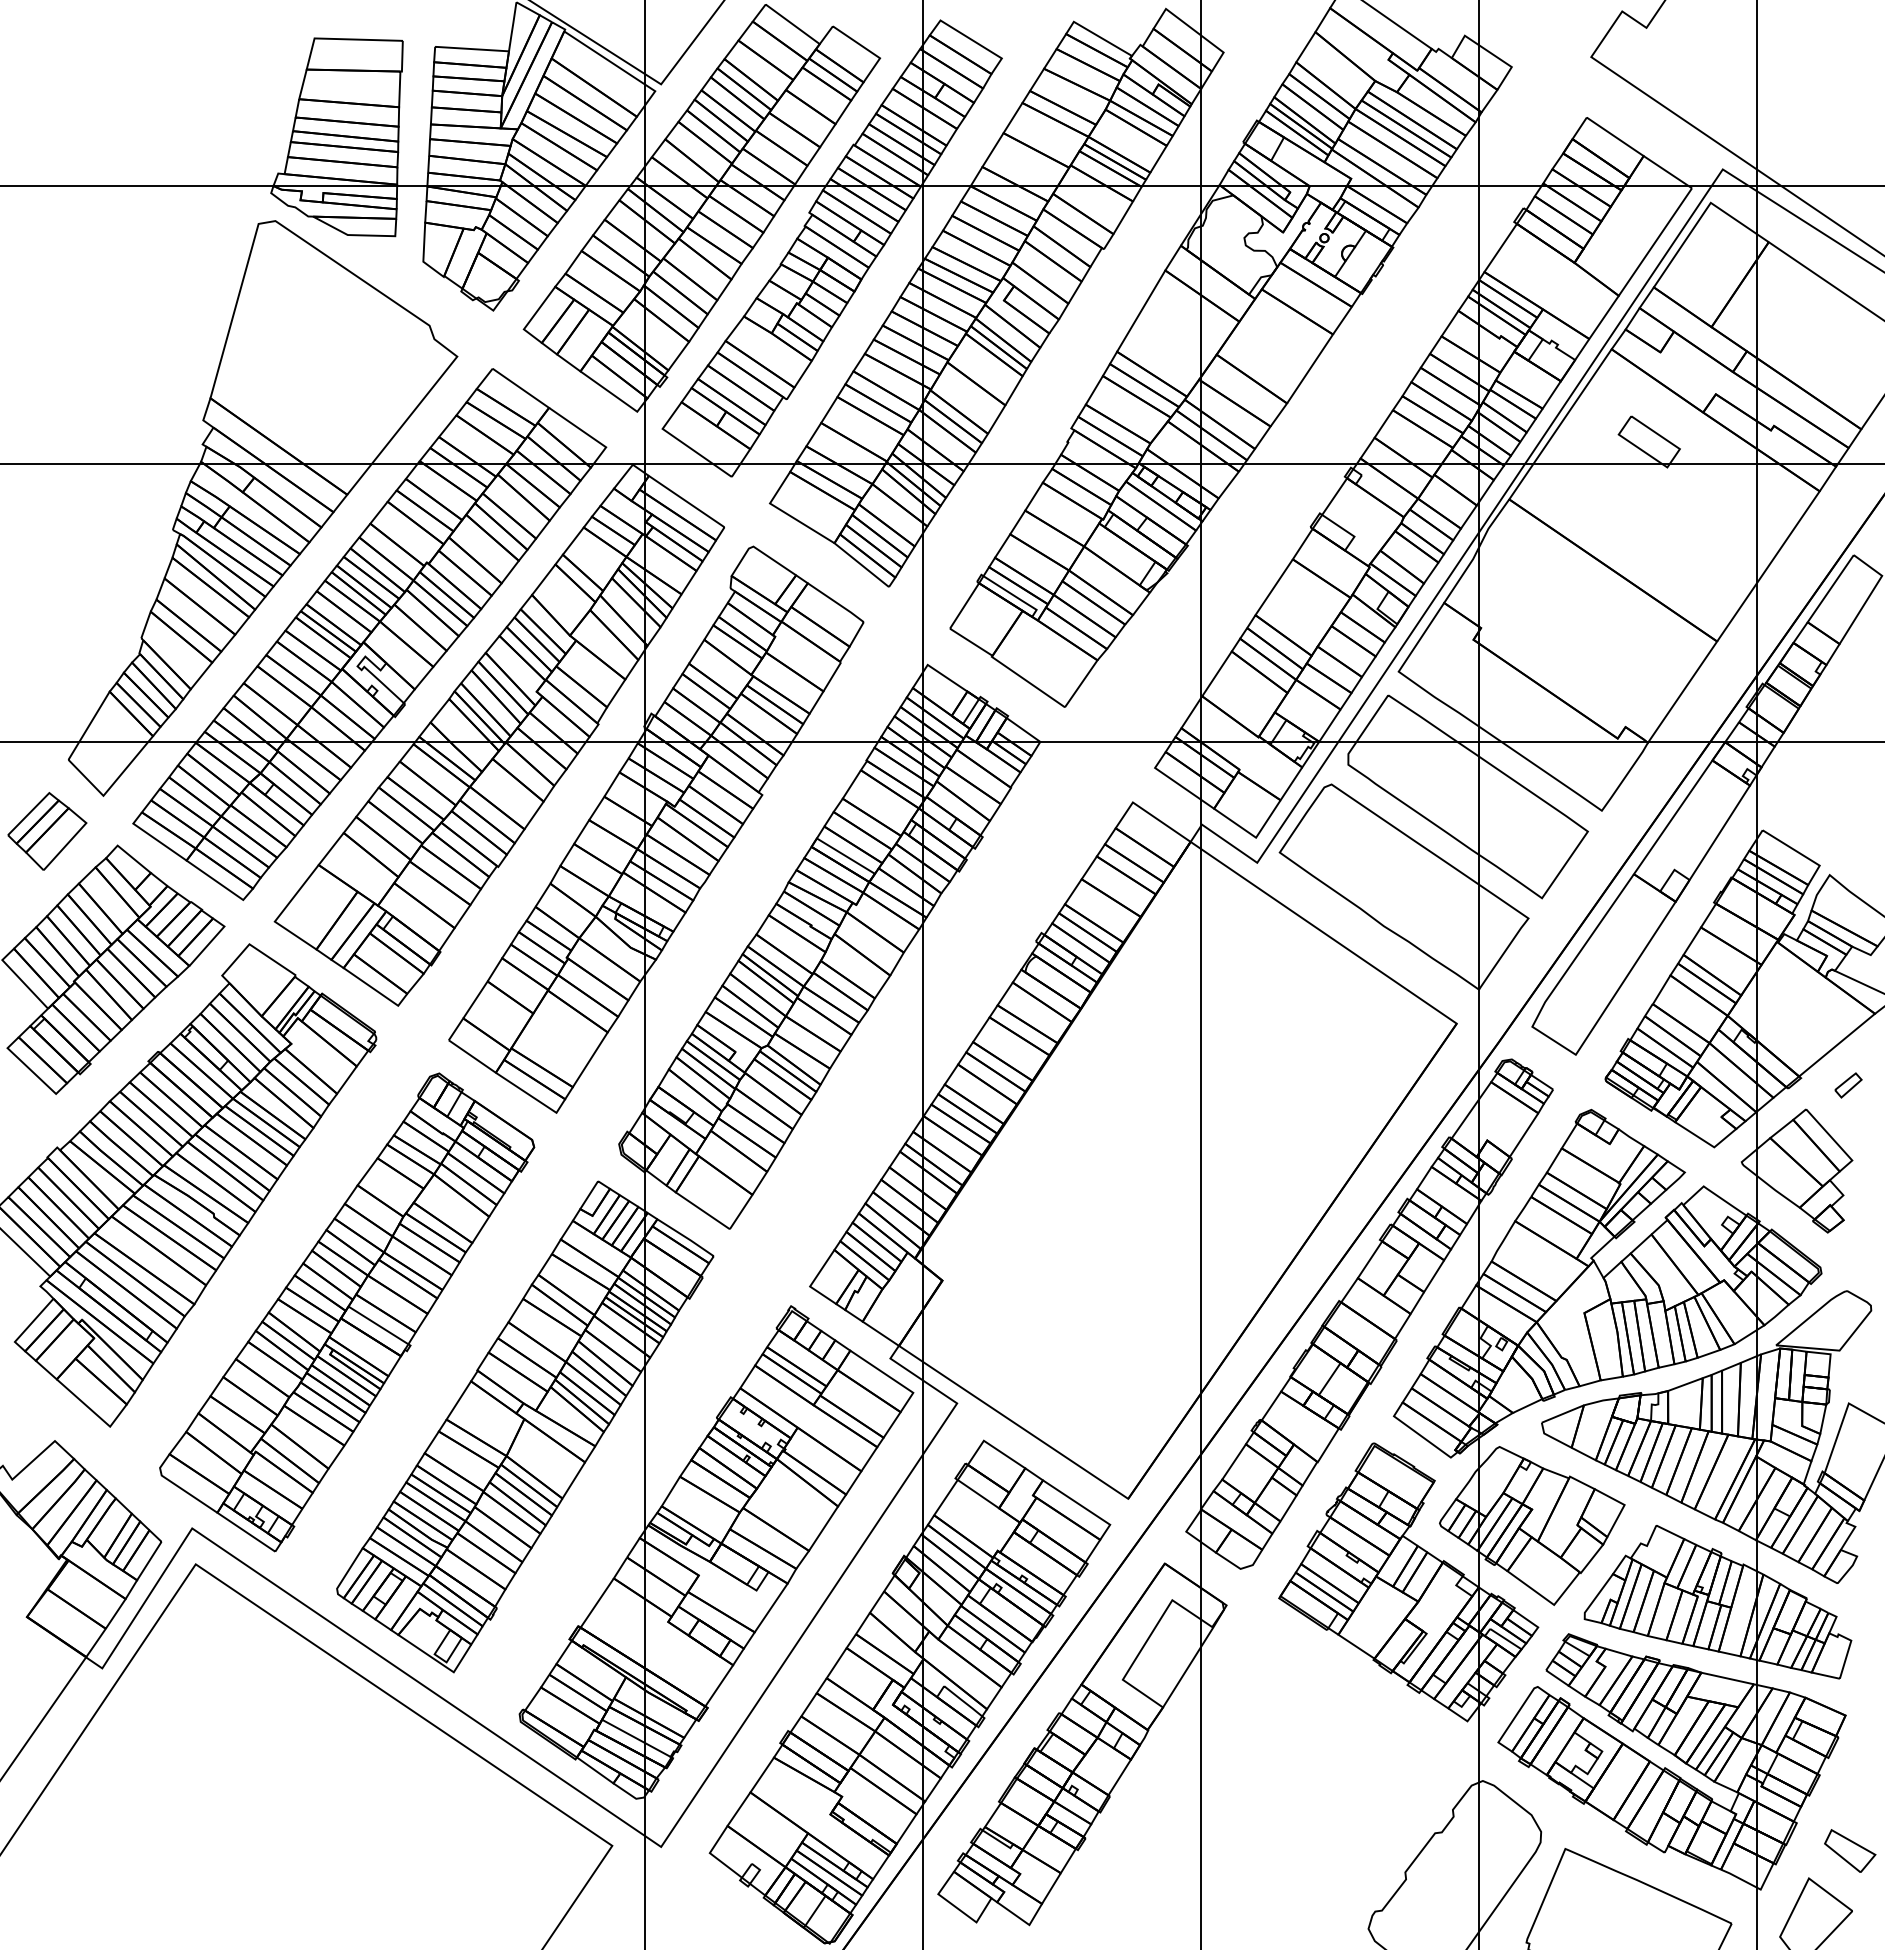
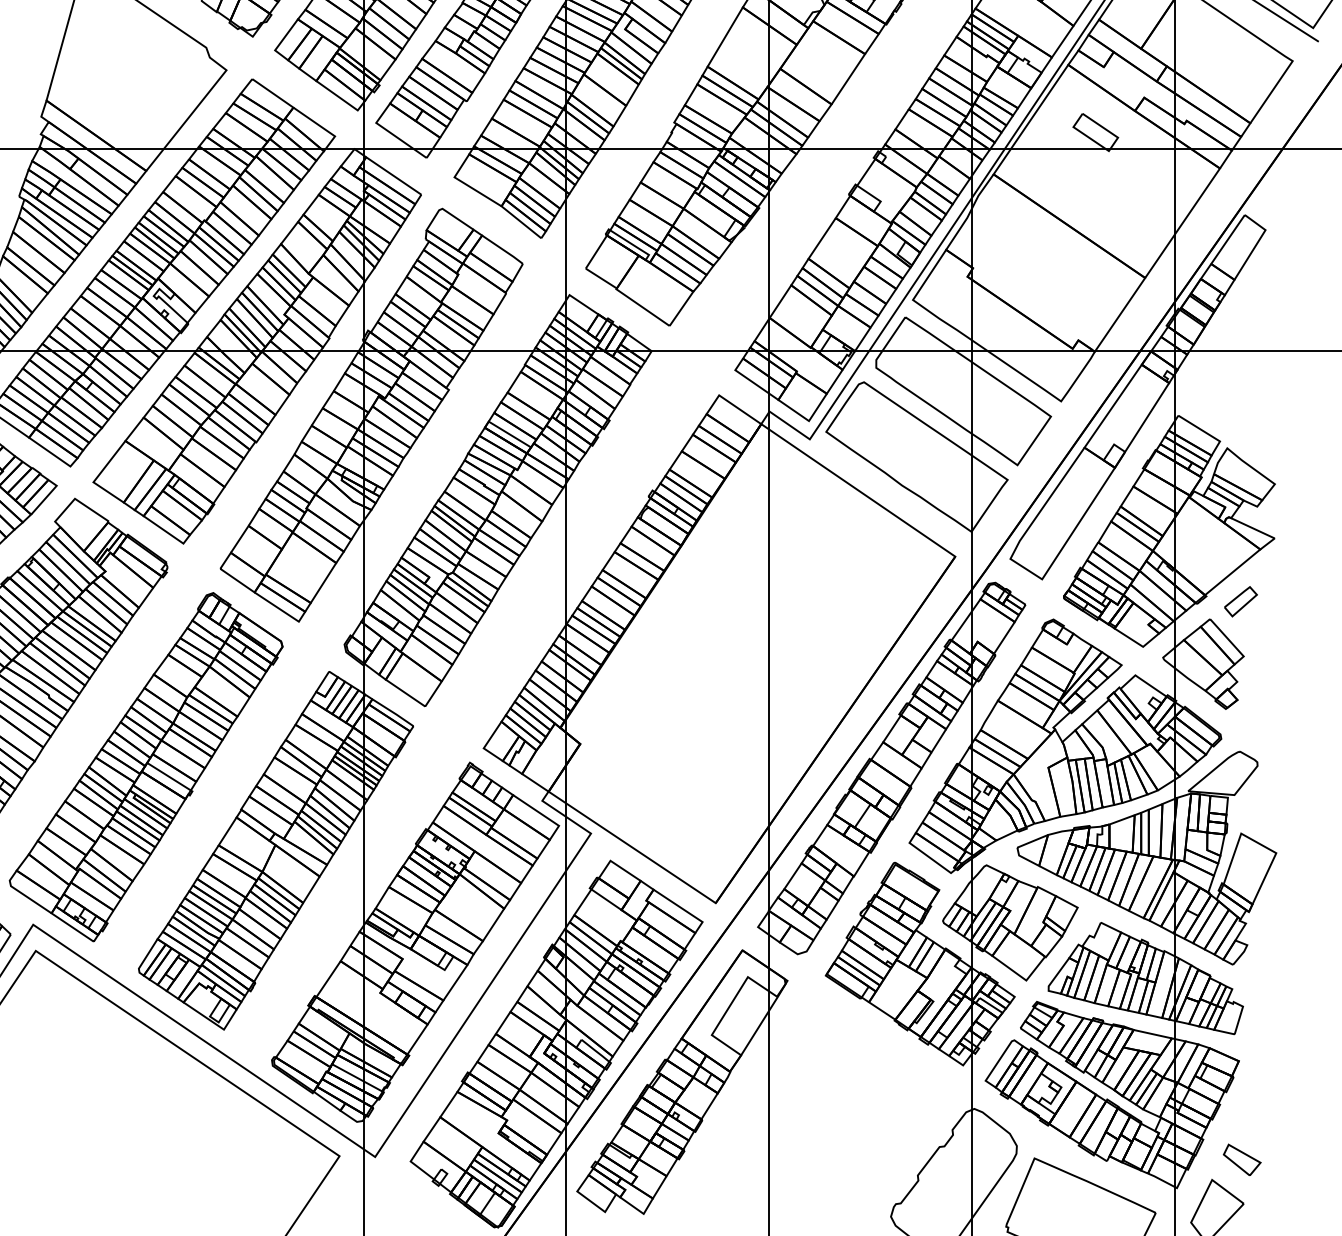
part: (1848, 1085) -> (1240, 601), size x1.67

